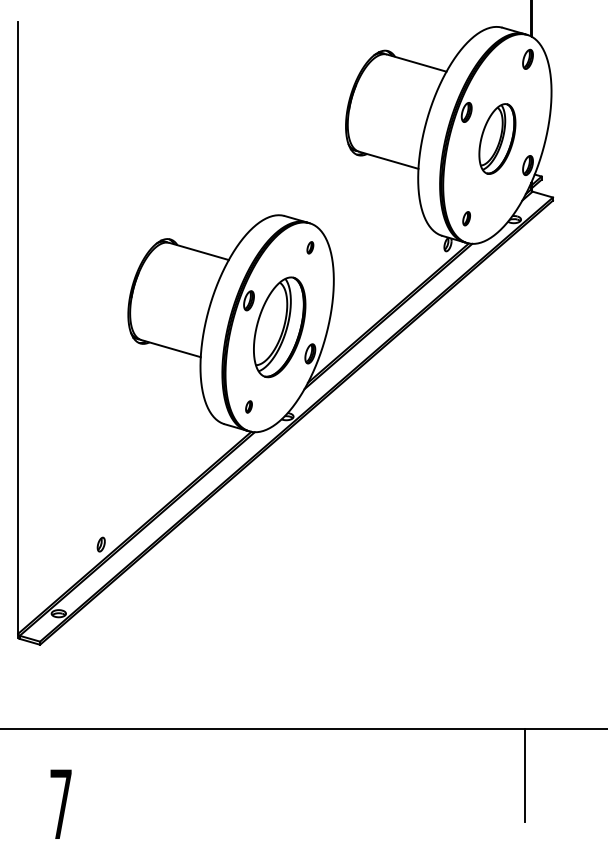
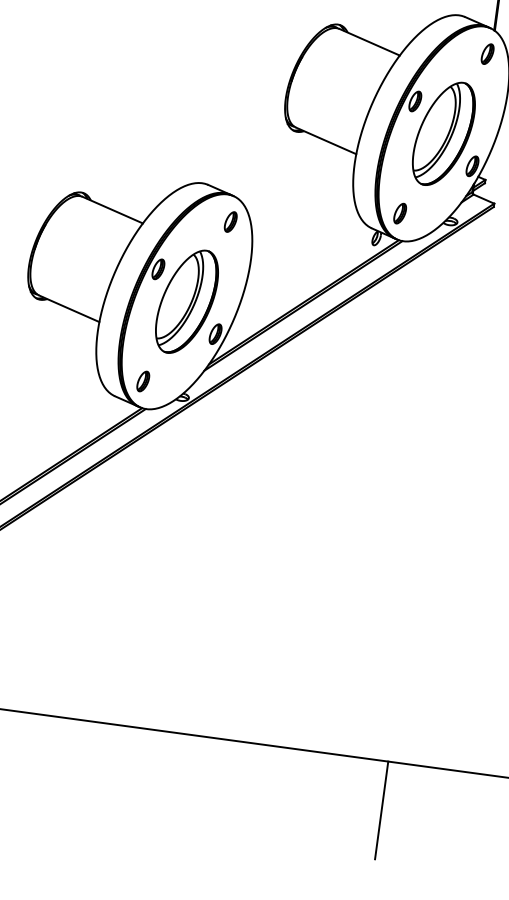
part: (497, 138) -> (444, 133), size x1.43
part: (466, 218) -> (399, 213), size x1.43
part: (310, 247) -> (230, 221), size x1.67
part: (248, 406) -> (142, 380), size x1.67

